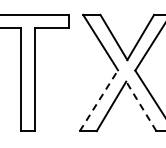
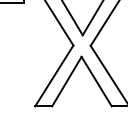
line: (98, 100) -> (53, 75), dashed -> solid
line: (141, 106) -> (96, 81), dashed -> solid

